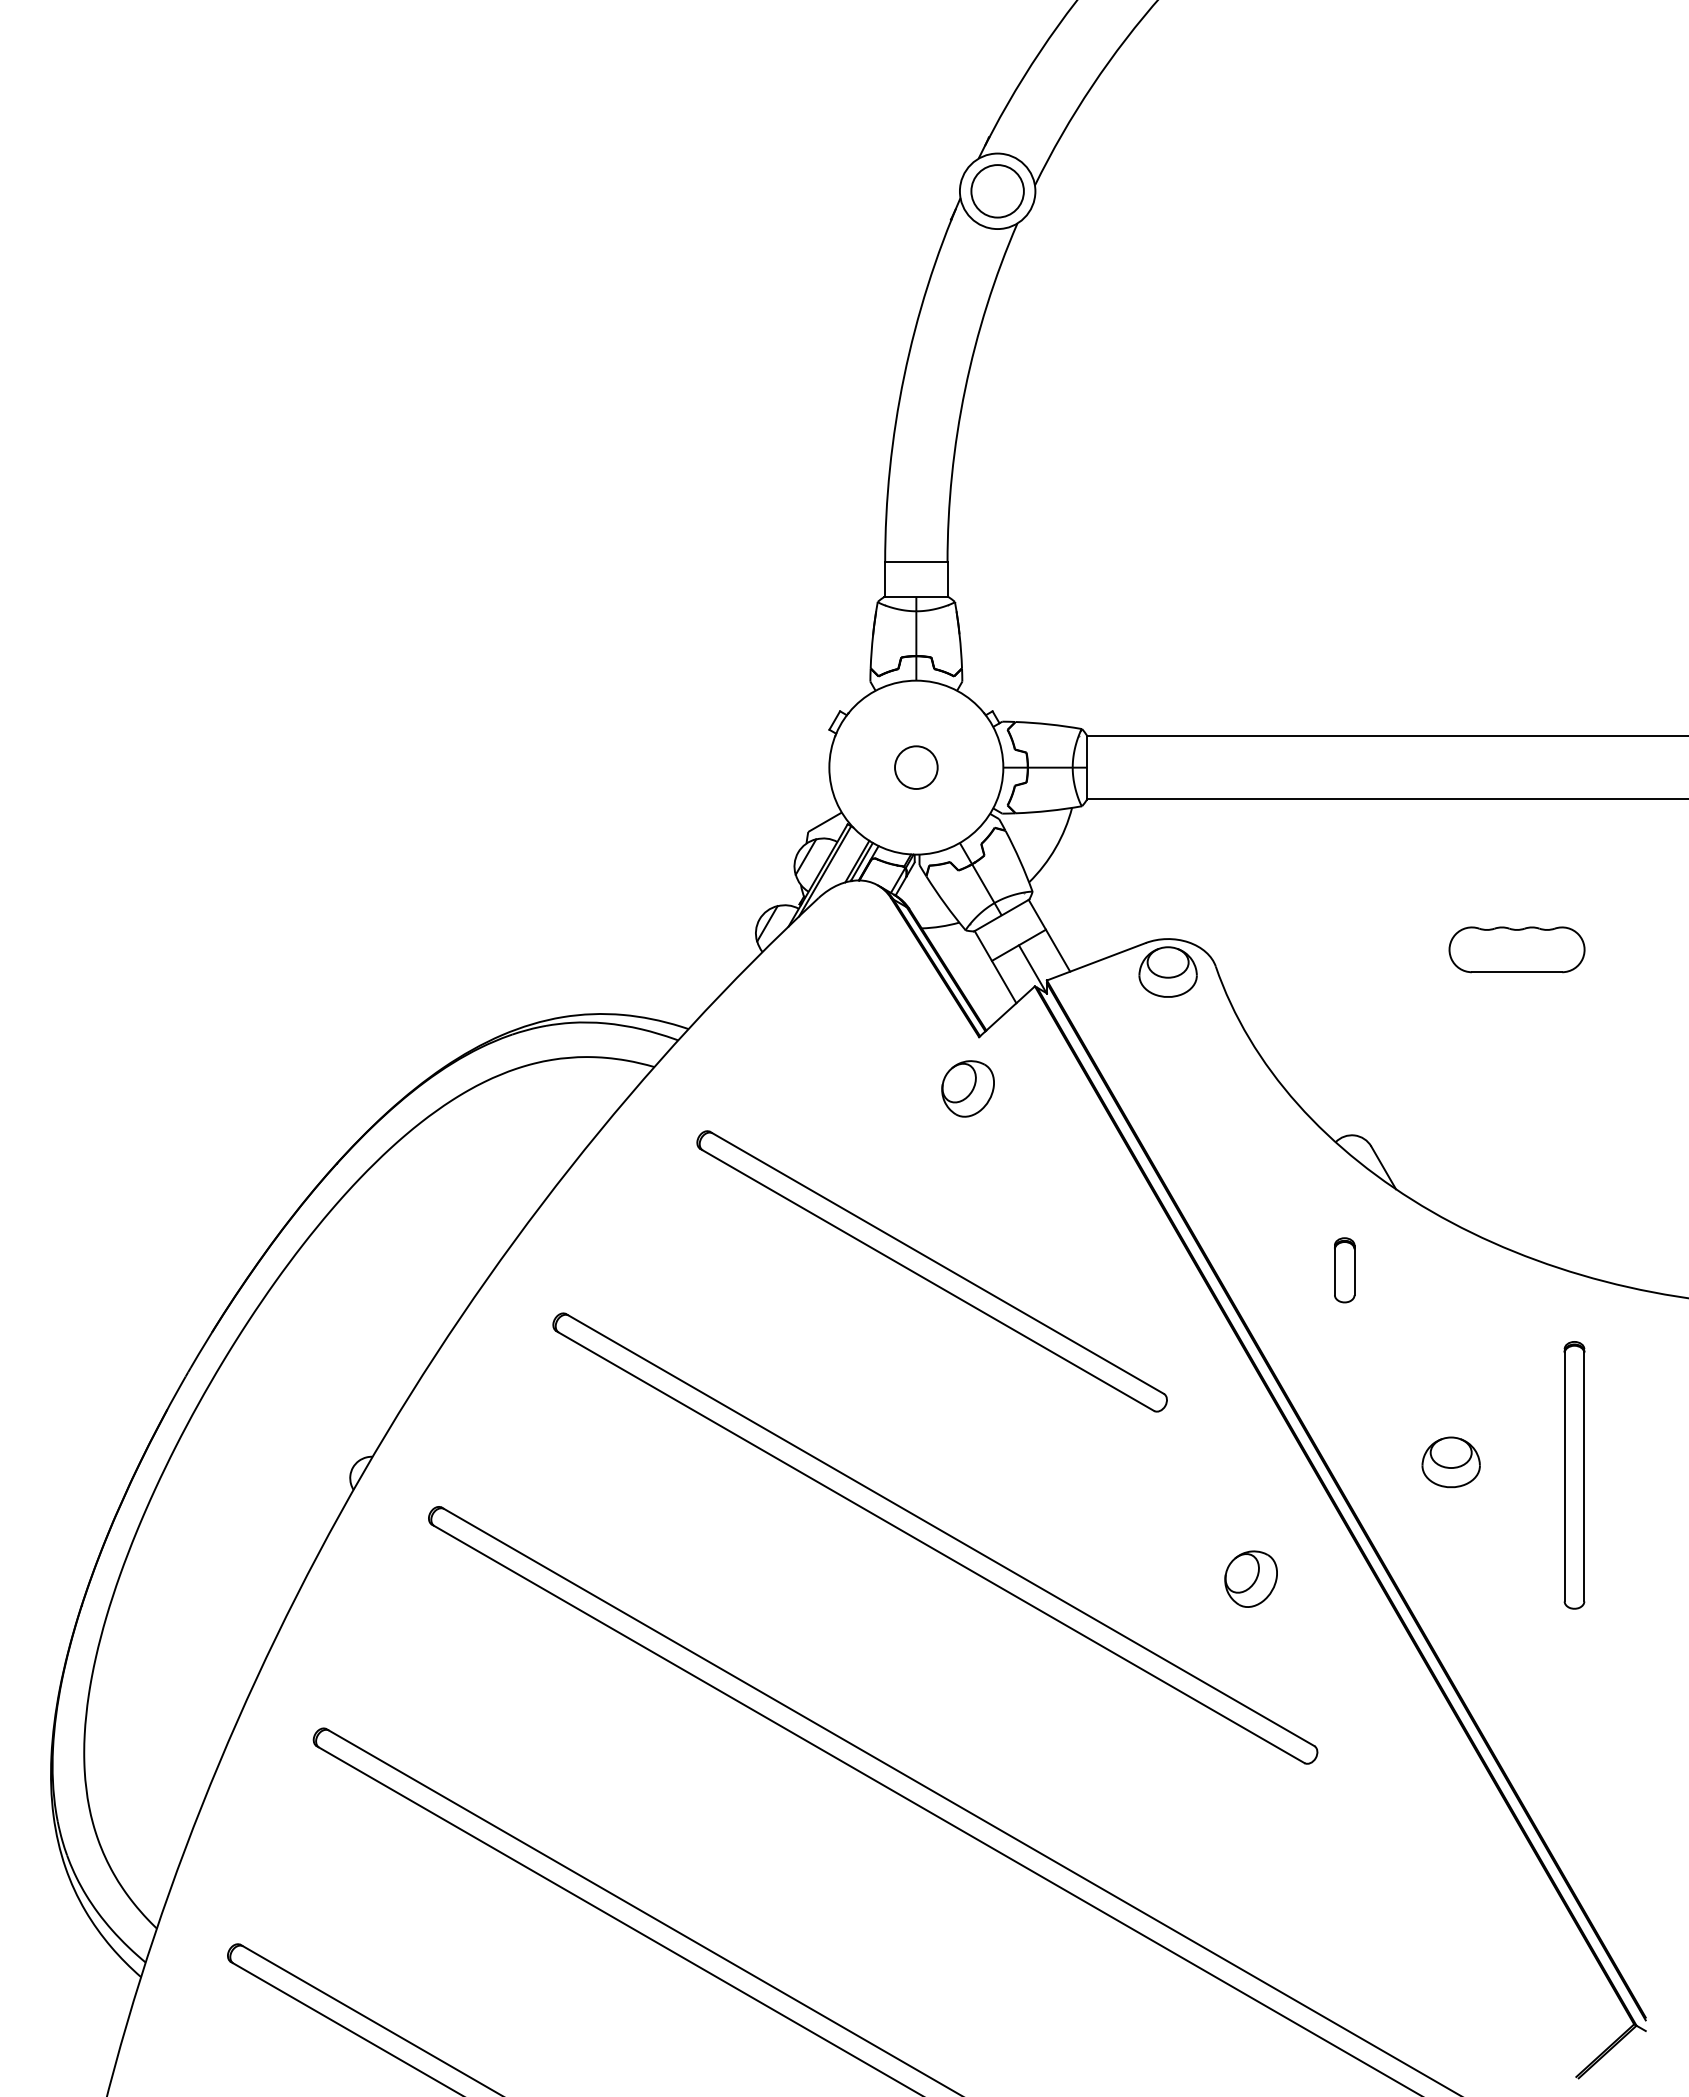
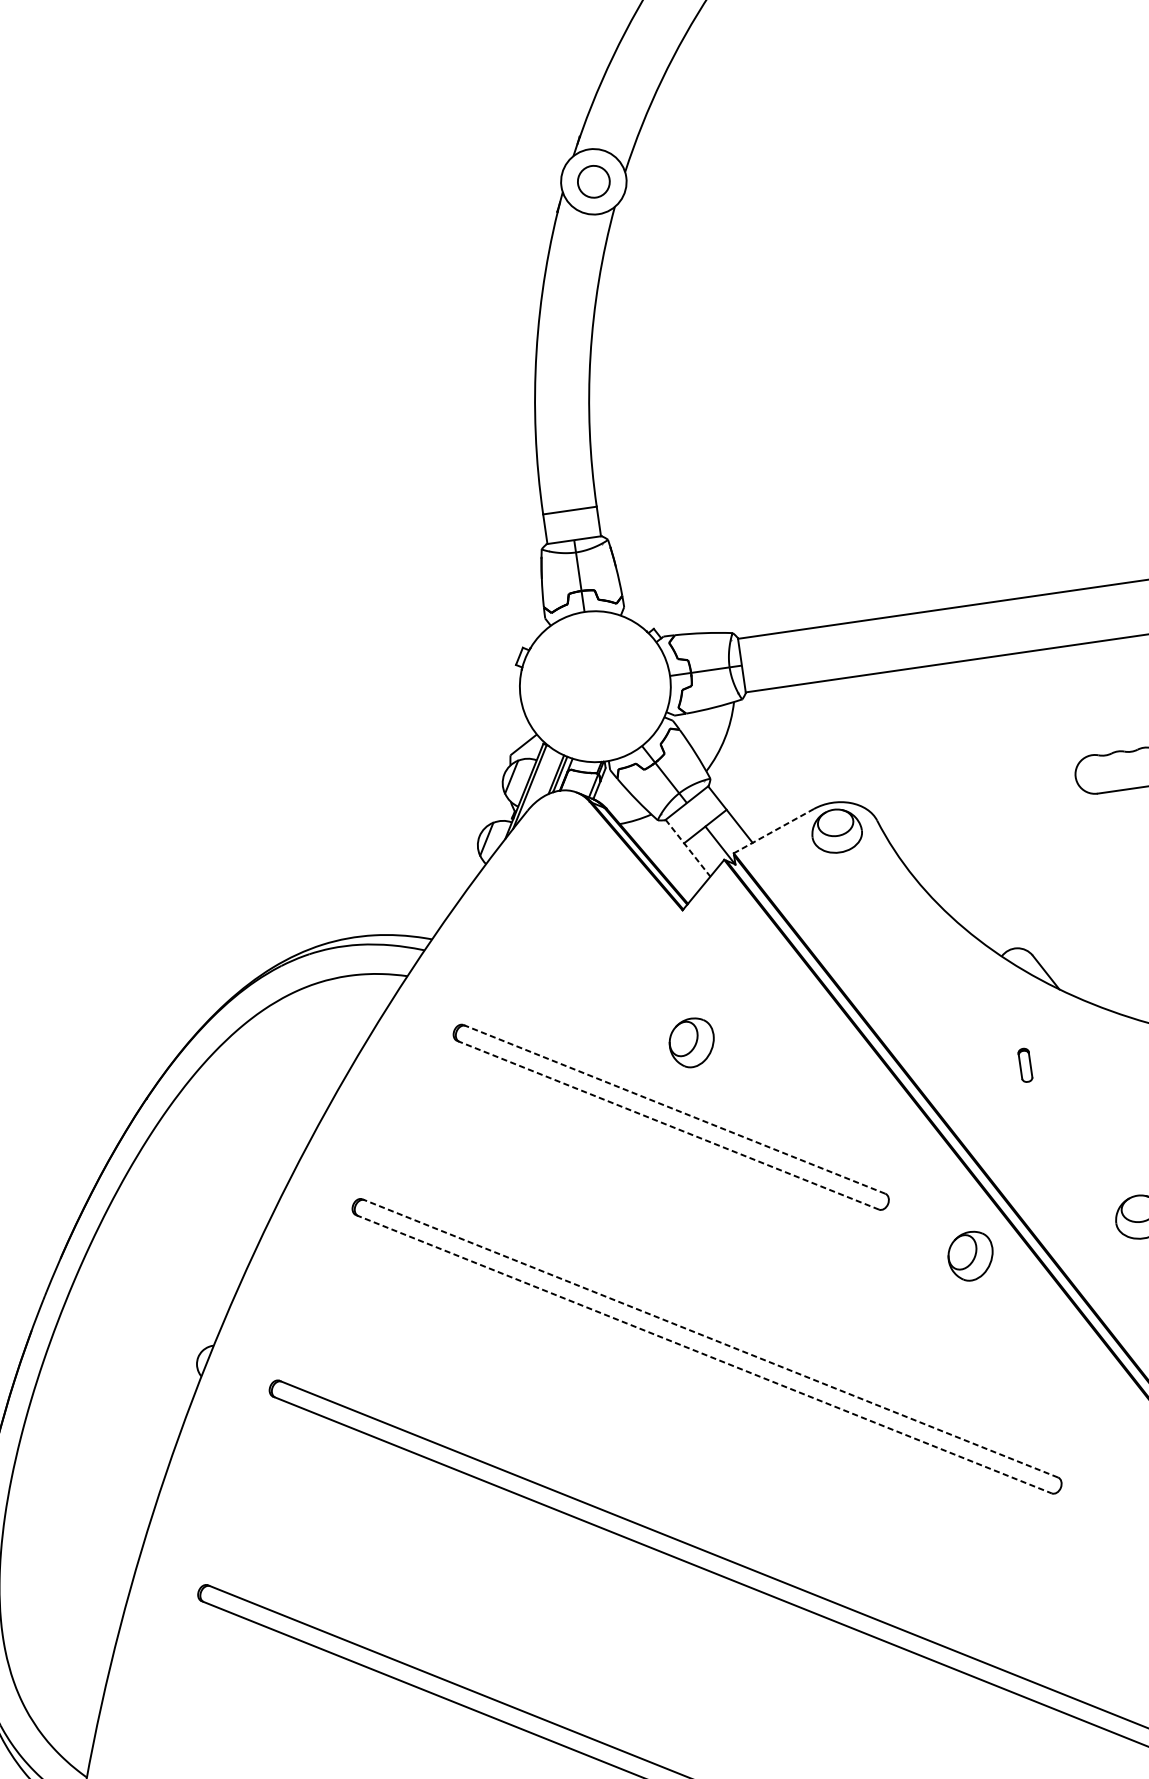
circle: (997, 191) -> (593, 181), size x0.7
circle: (916, 767) -> (595, 686), removed
line: (1096, 961) -> (774, 830), solid -> dashed
line: (995, 967) -> (688, 848), solid -> dashed
part: (967, 1088) -> (691, 1042), moved
line: (937, 1262) -> (674, 1109), solid -> dashed
part: (1344, 1270) -> (1025, 1065), size x0.6
line: (927, 1279) -> (668, 1124), solid -> dashed
line: (940, 1530) -> (710, 1338), solid -> dashed
line: (930, 1547) -> (703, 1354), solid -> dashed
part: (1250, 1578) -> (970, 1255), moved

